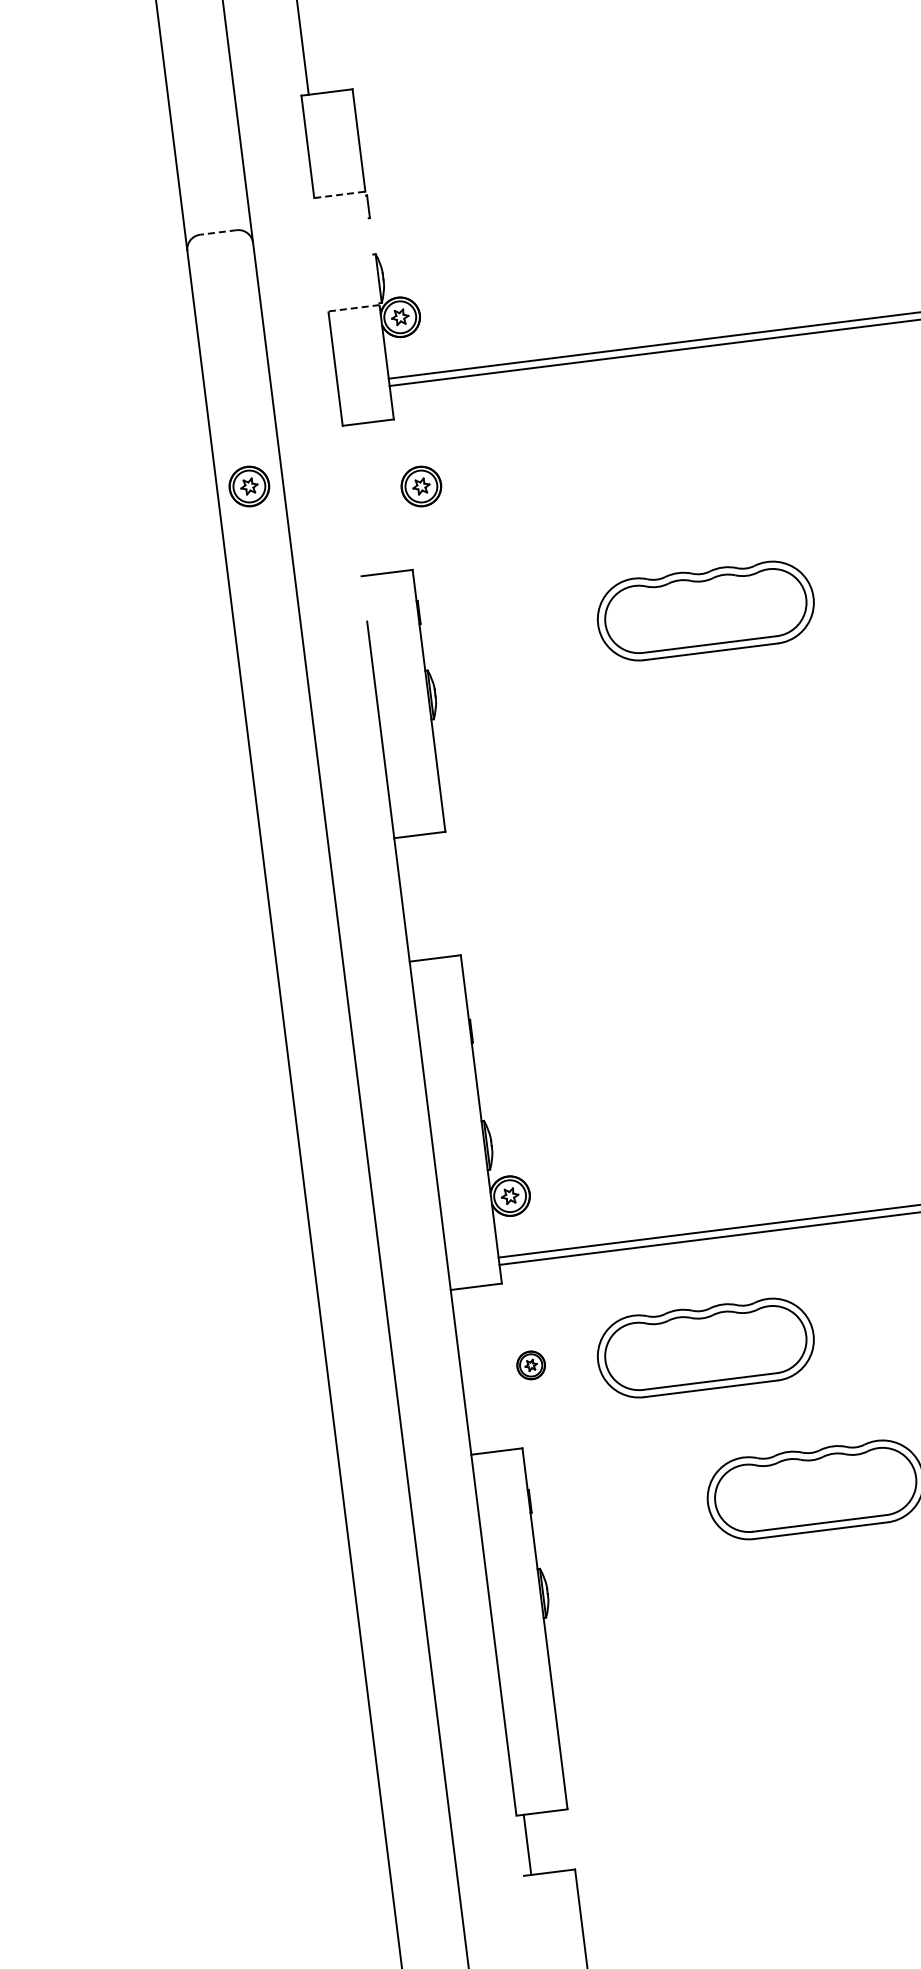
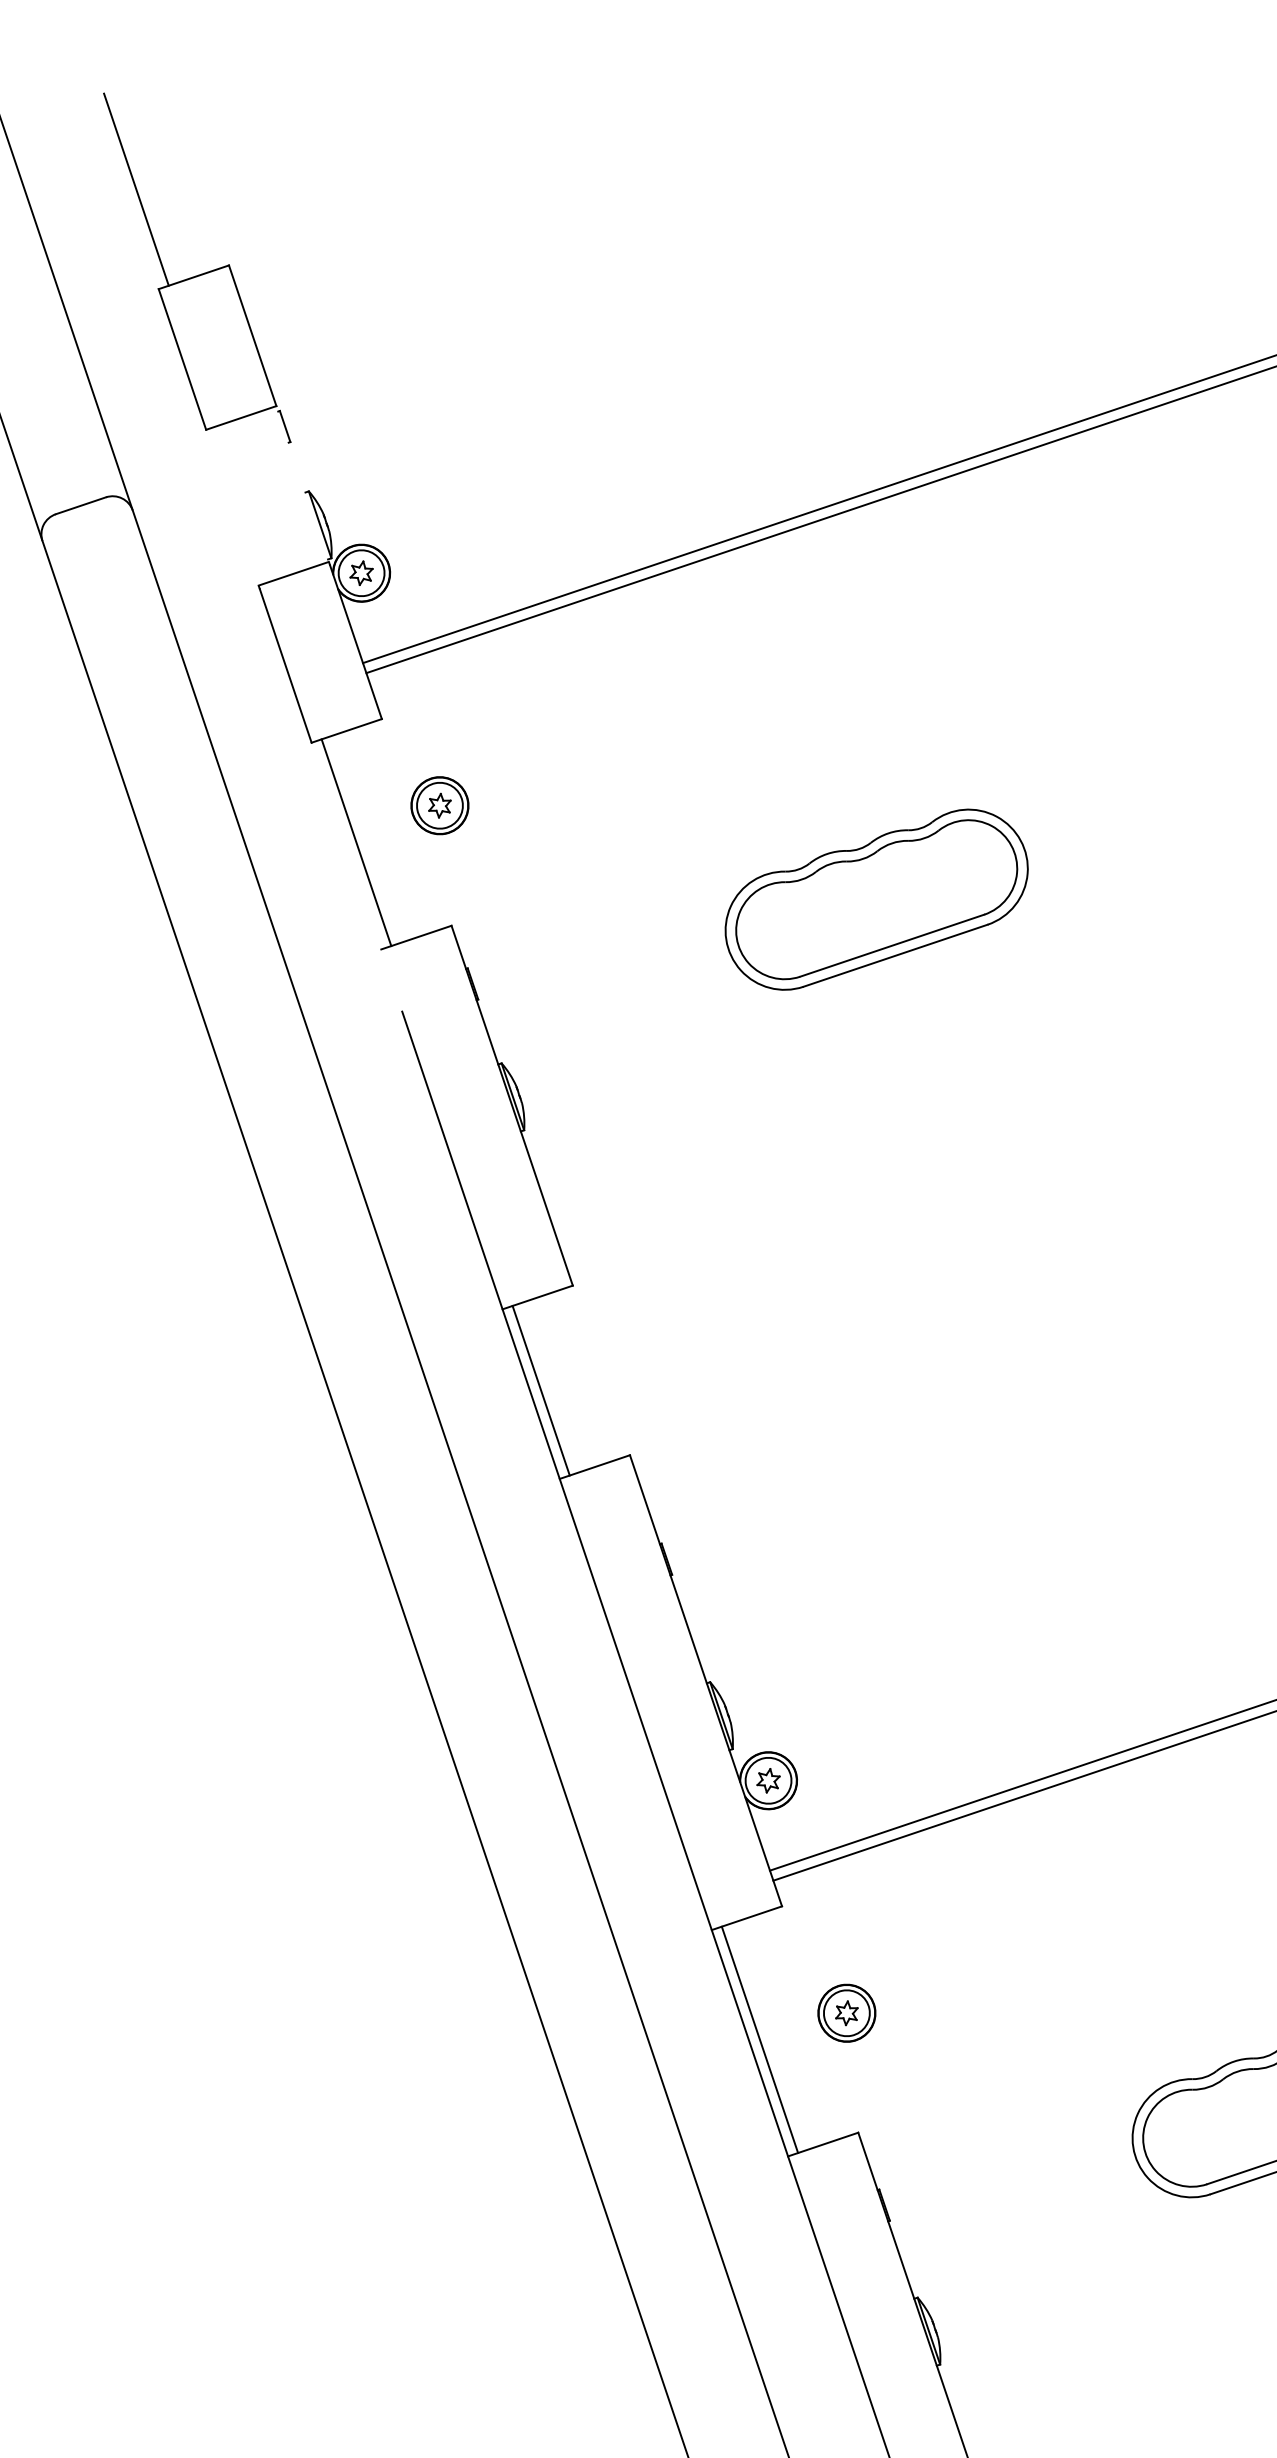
line: (339, 194) -> (240, 417), dashed -> solid
line: (217, 232) -> (79, 506), dashed -> solid
line: (354, 308) -> (294, 573), dashed -> solid
part: (249, 486) -> (197, 855), removed
line: (359, 499) -> (356, 841), added
line: (409, 898) -> (541, 1389), added
part: (705, 1347) -> (1087, 1938), removed
part: (530, 1365) -> (845, 2013), size x1.43
line: (468, 1371) -> (760, 2039), added

